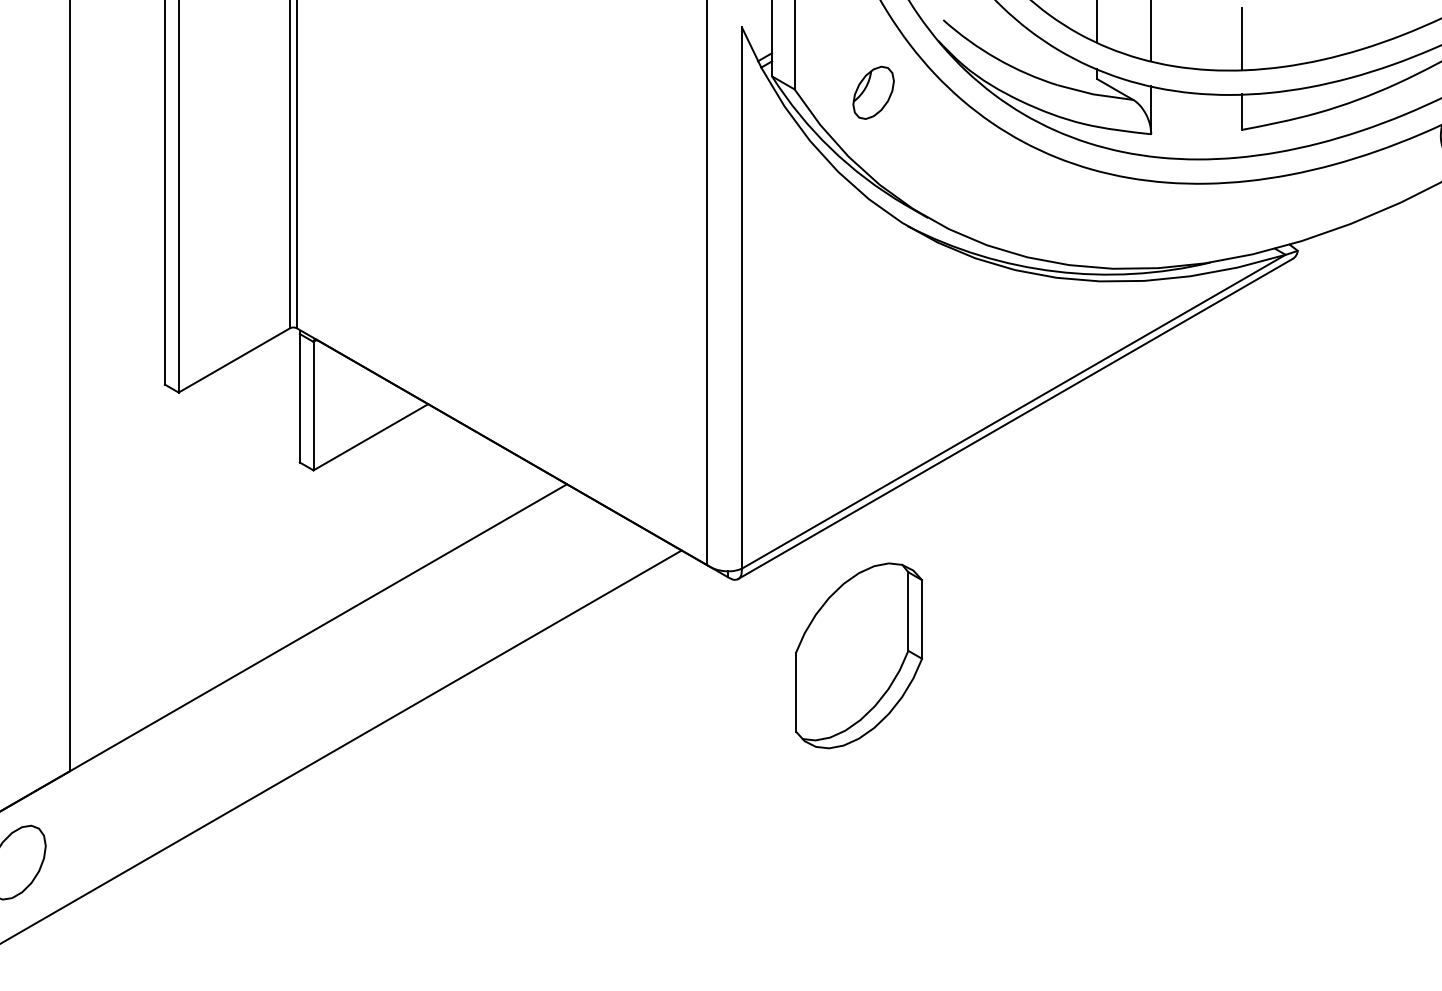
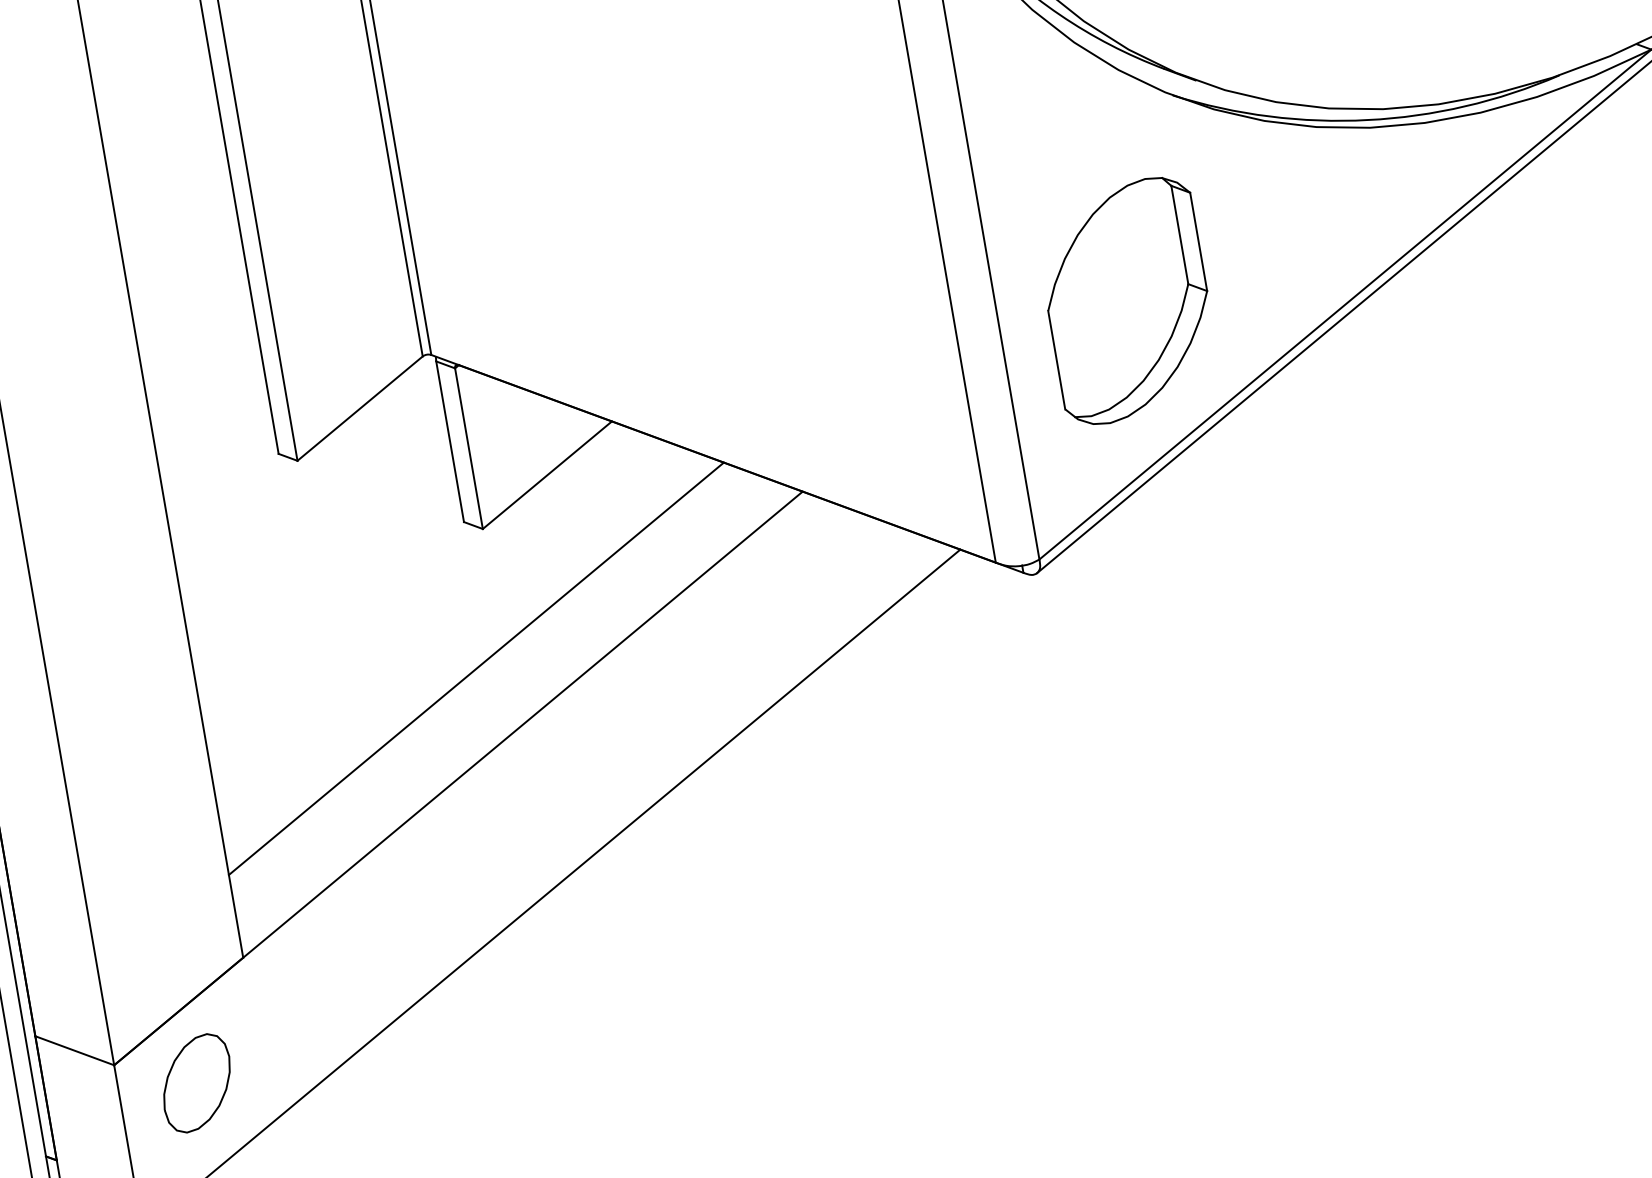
line: (289, 578) -> (476, 669), added
part: (859, 655) -> (1128, 300), moved

